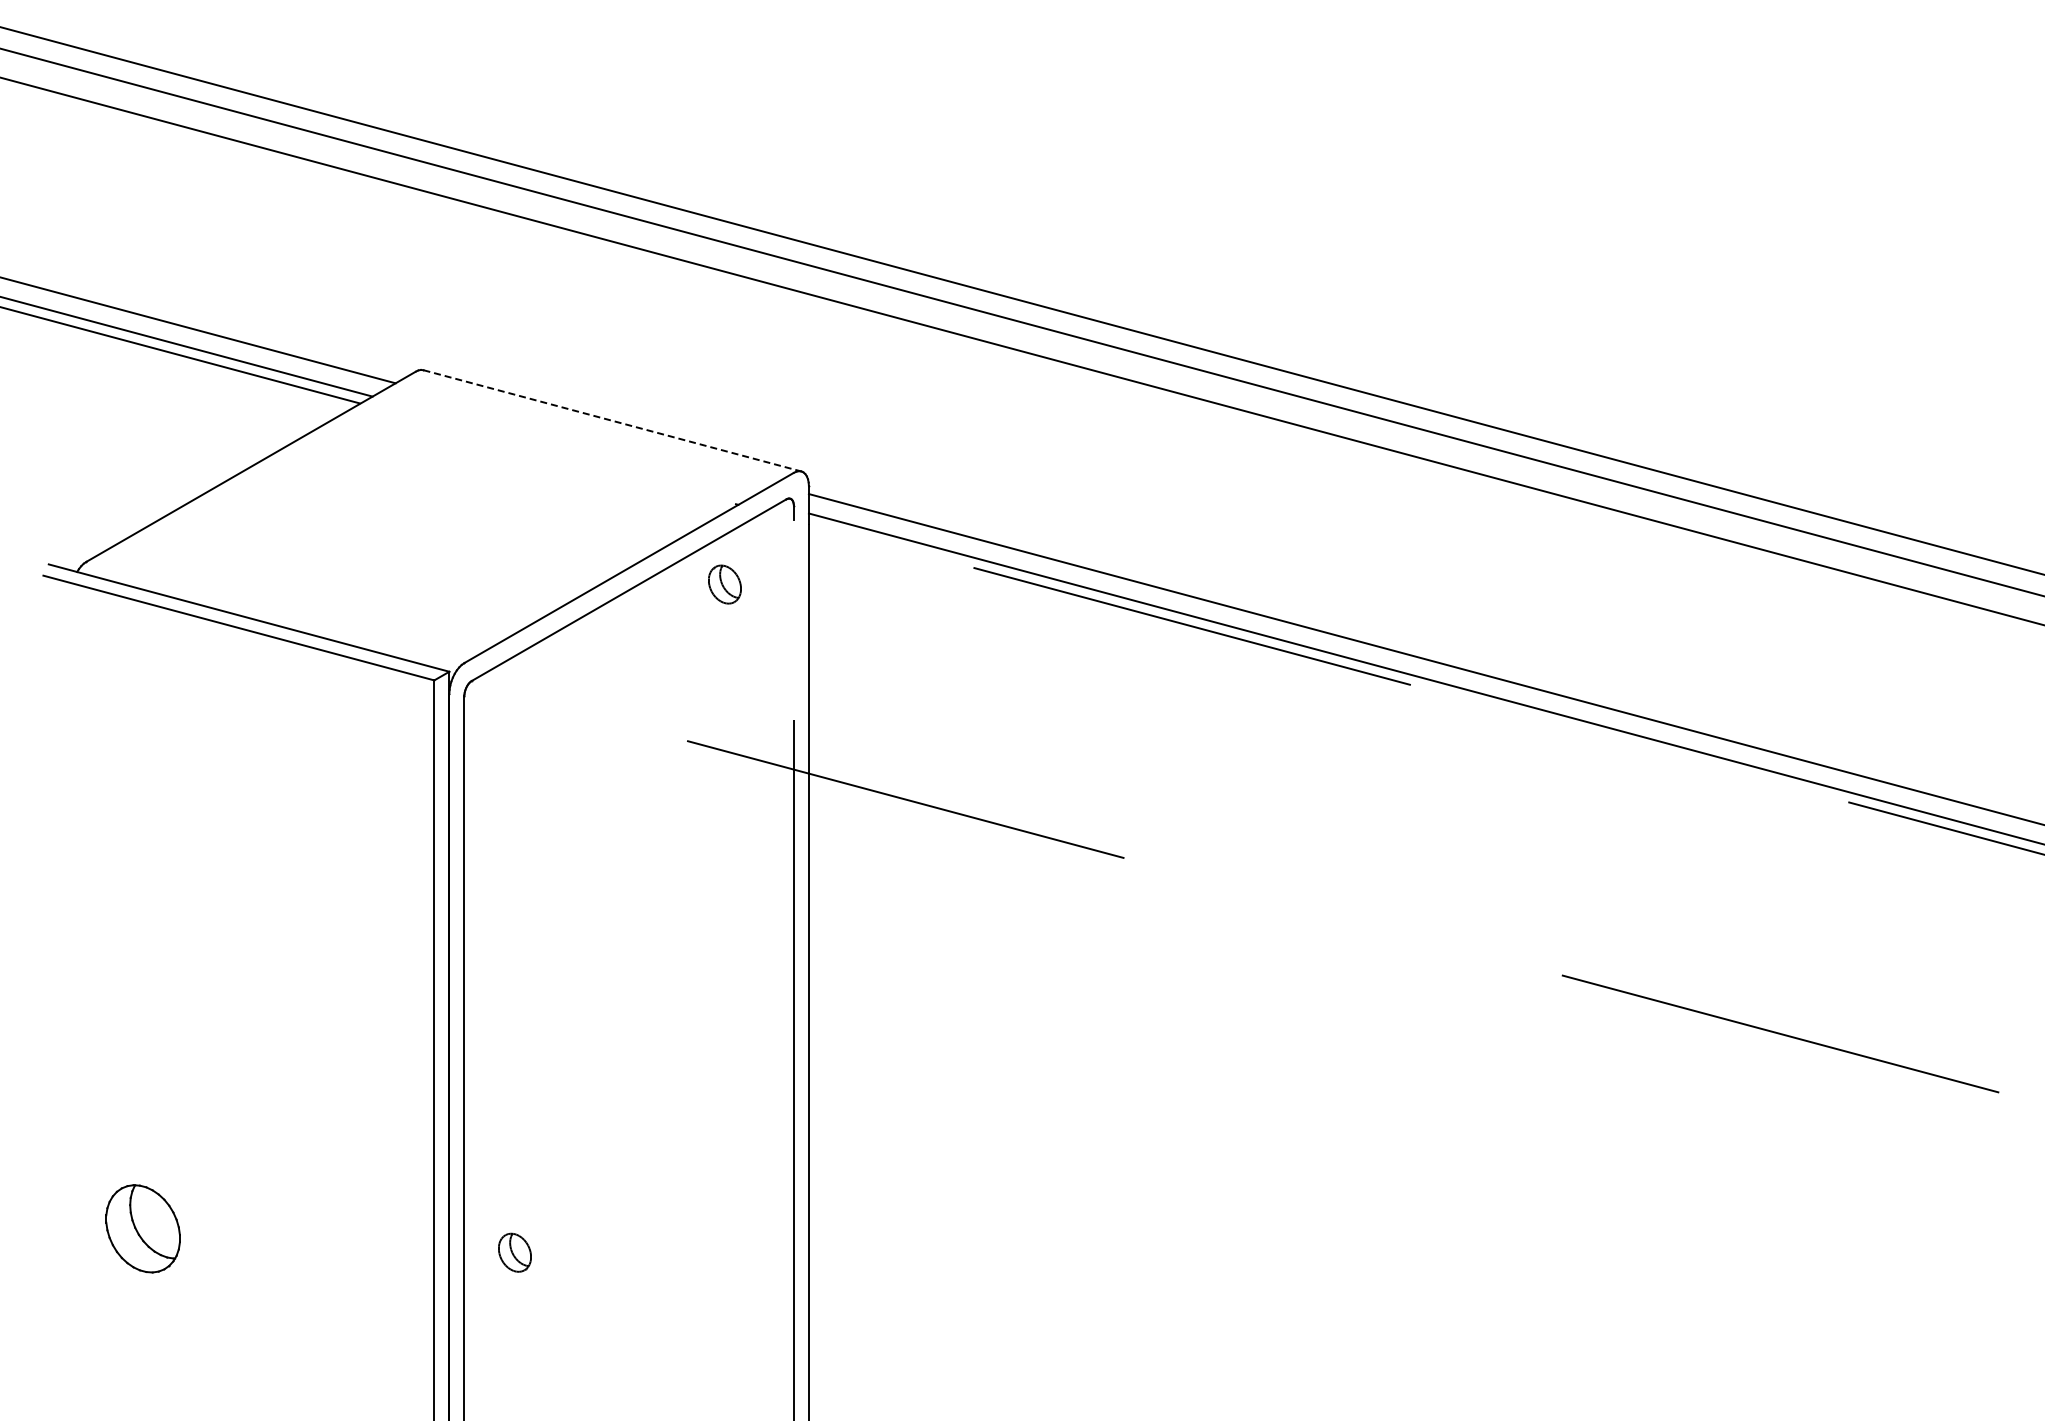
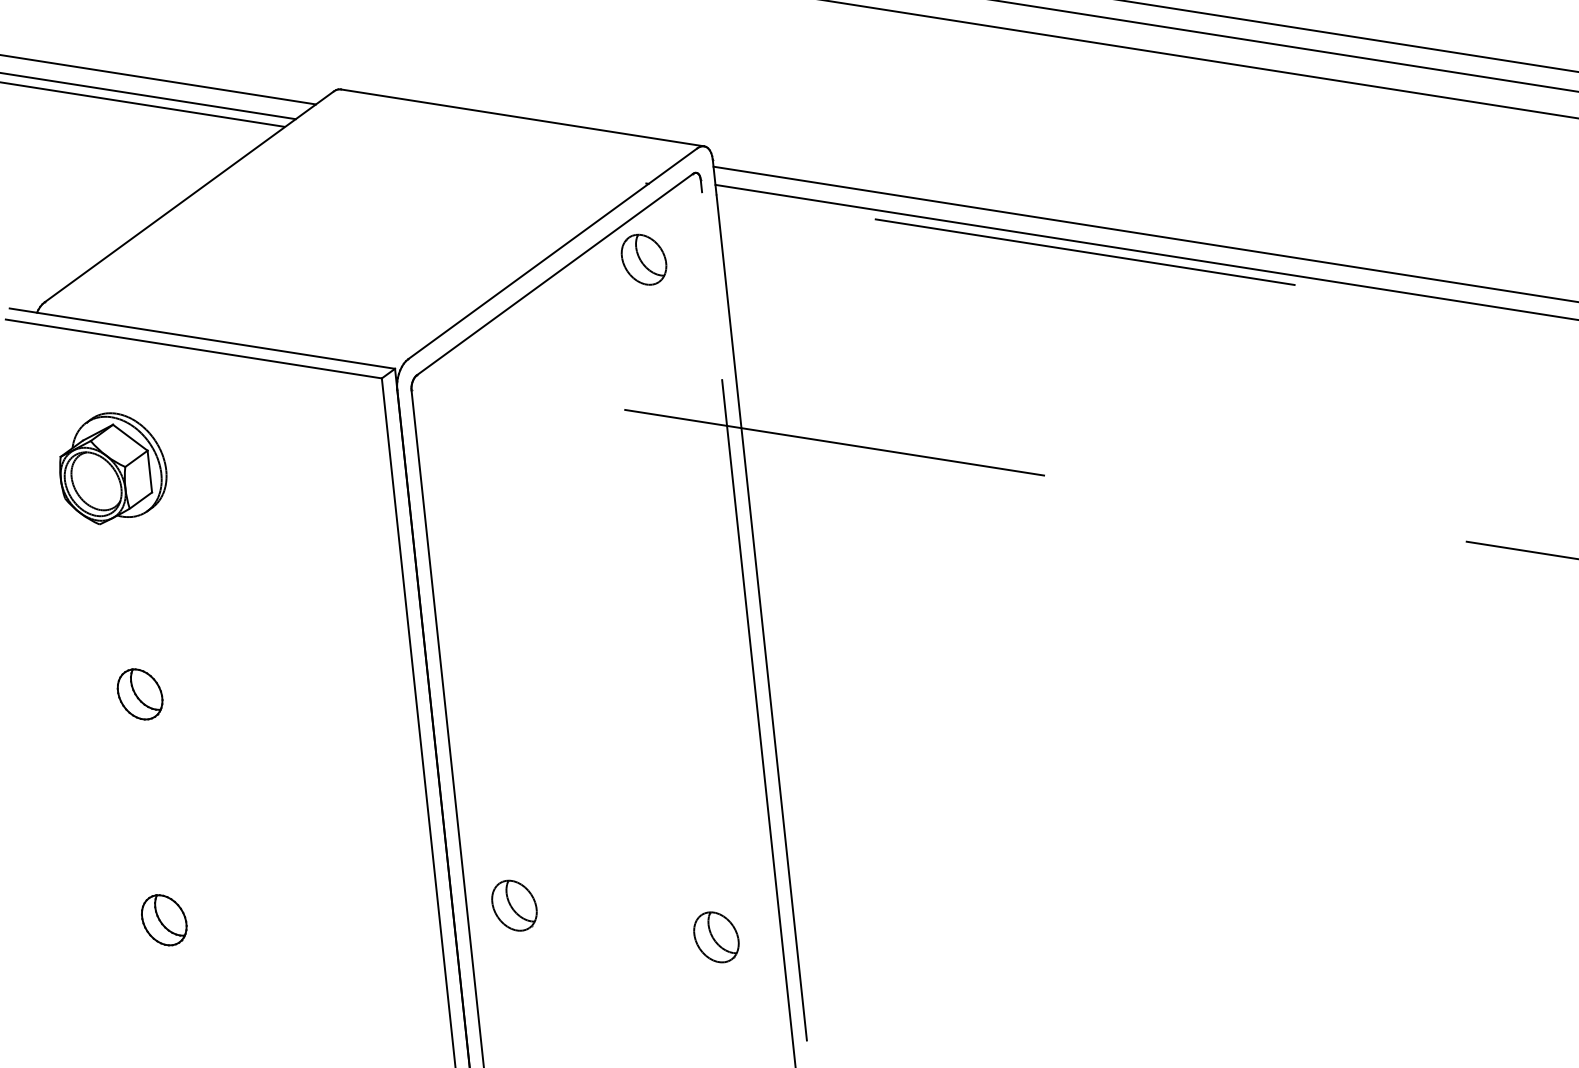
line: (612, 420) -> (522, 117), dashed -> solid
part: (724, 584) -> (643, 259), size x1.43
part: (139, 744) -> (112, 467), added
part: (142, 986) -> (139, 693), added
part: (142, 1228) -> (163, 920), size x0.62
part: (514, 1252) -> (514, 905), size x1.43
part: (724, 1309) -> (716, 937), added

